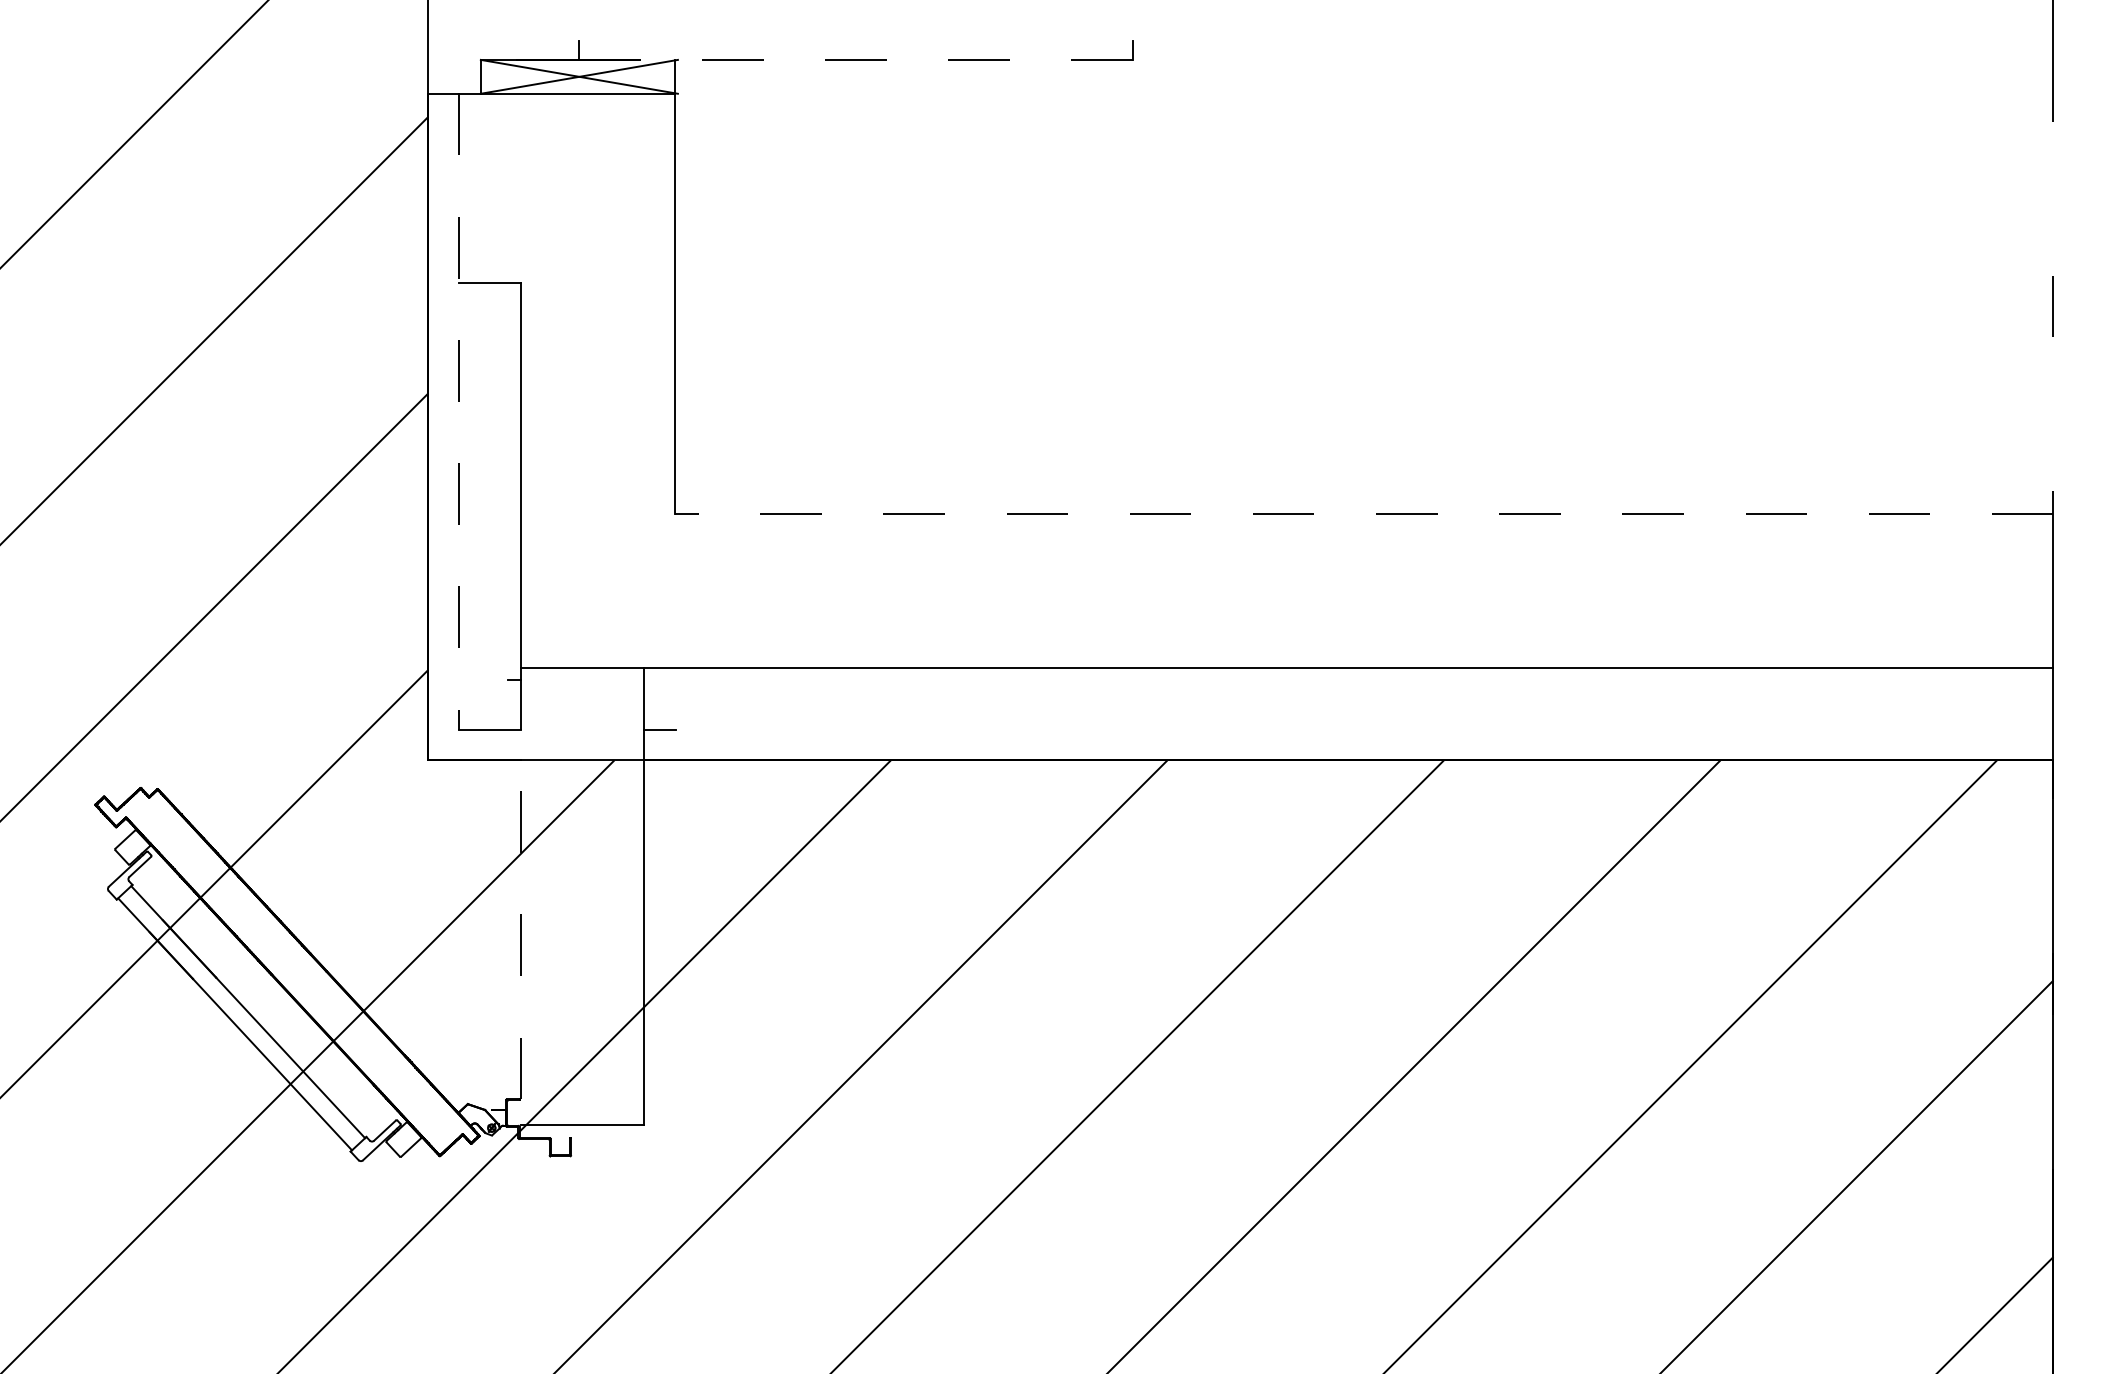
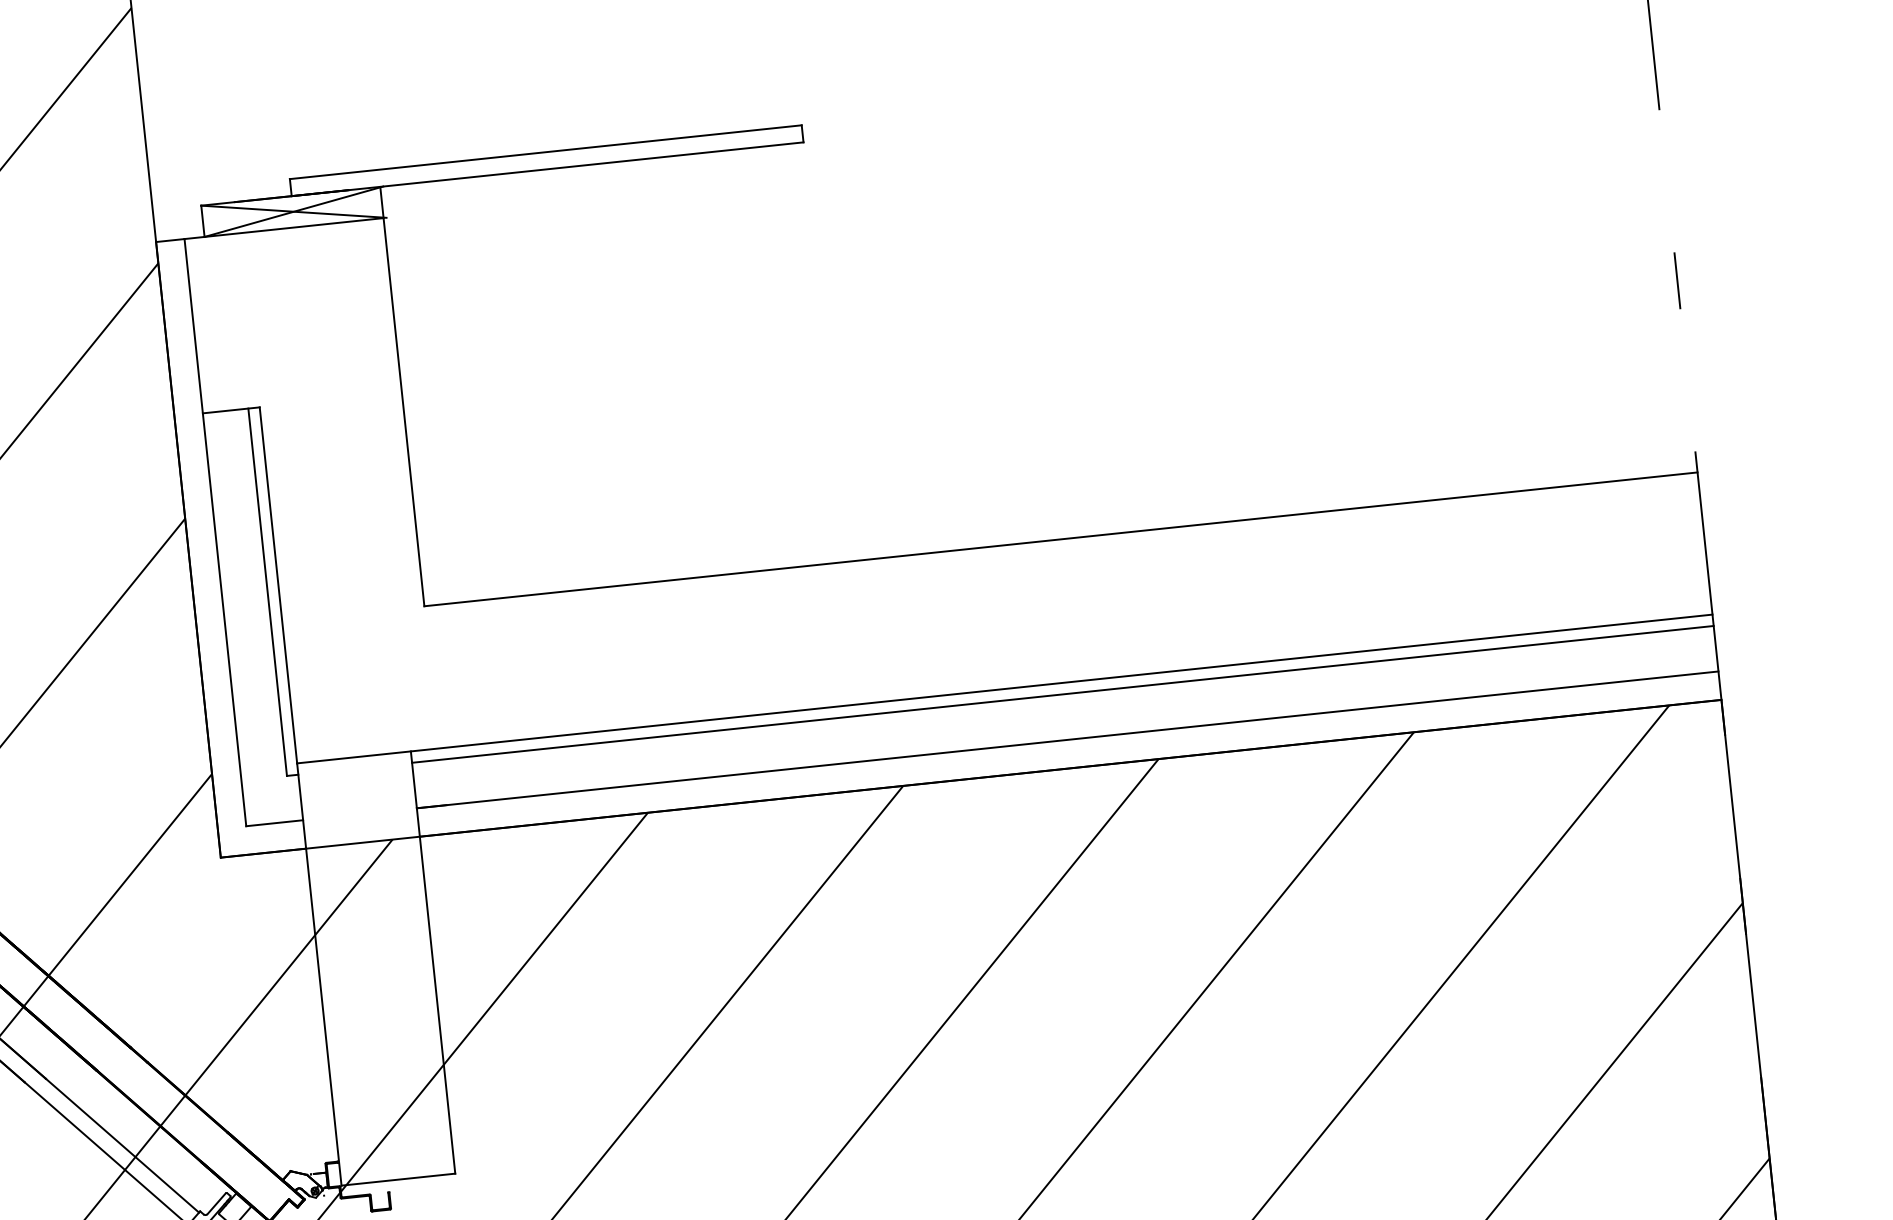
line: (855, 41) -> (545, 152), added
line: (855, 59) -> (547, 168), dashed -> solid
line: (459, 411) -> (215, 532), dashed -> solid
line: (508, 481) -> (267, 592), added
line: (1363, 514) -> (1060, 539), dashed -> solid
line: (1348, 680) -> (1062, 694), added
line: (1348, 729) -> (1067, 739), added
line: (520, 896) -> (319, 974), dashed -> solid

